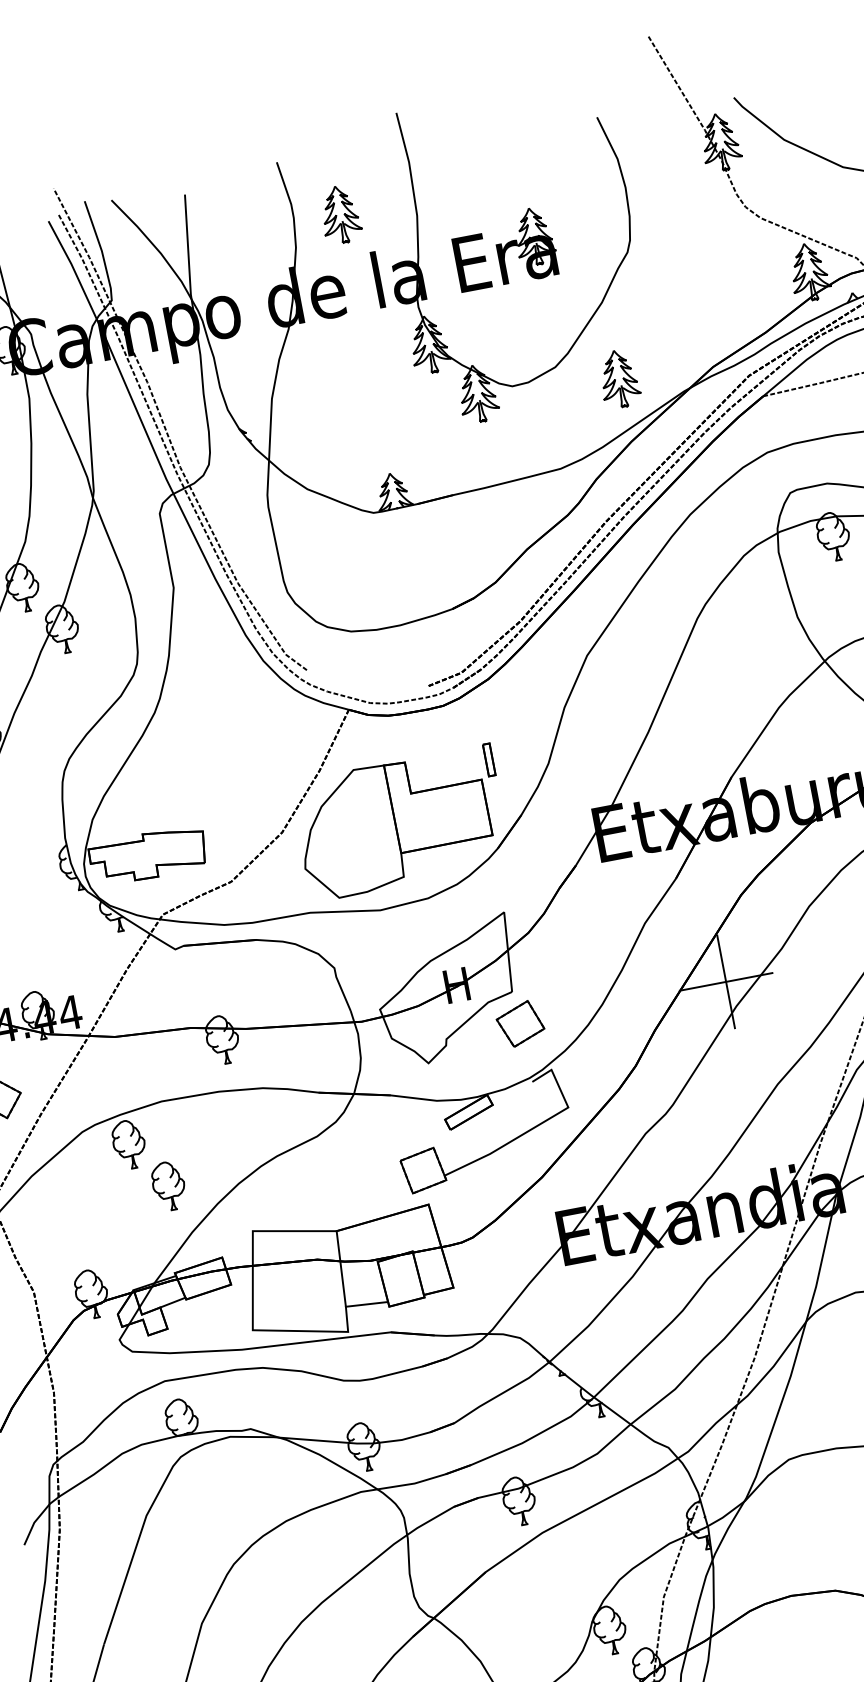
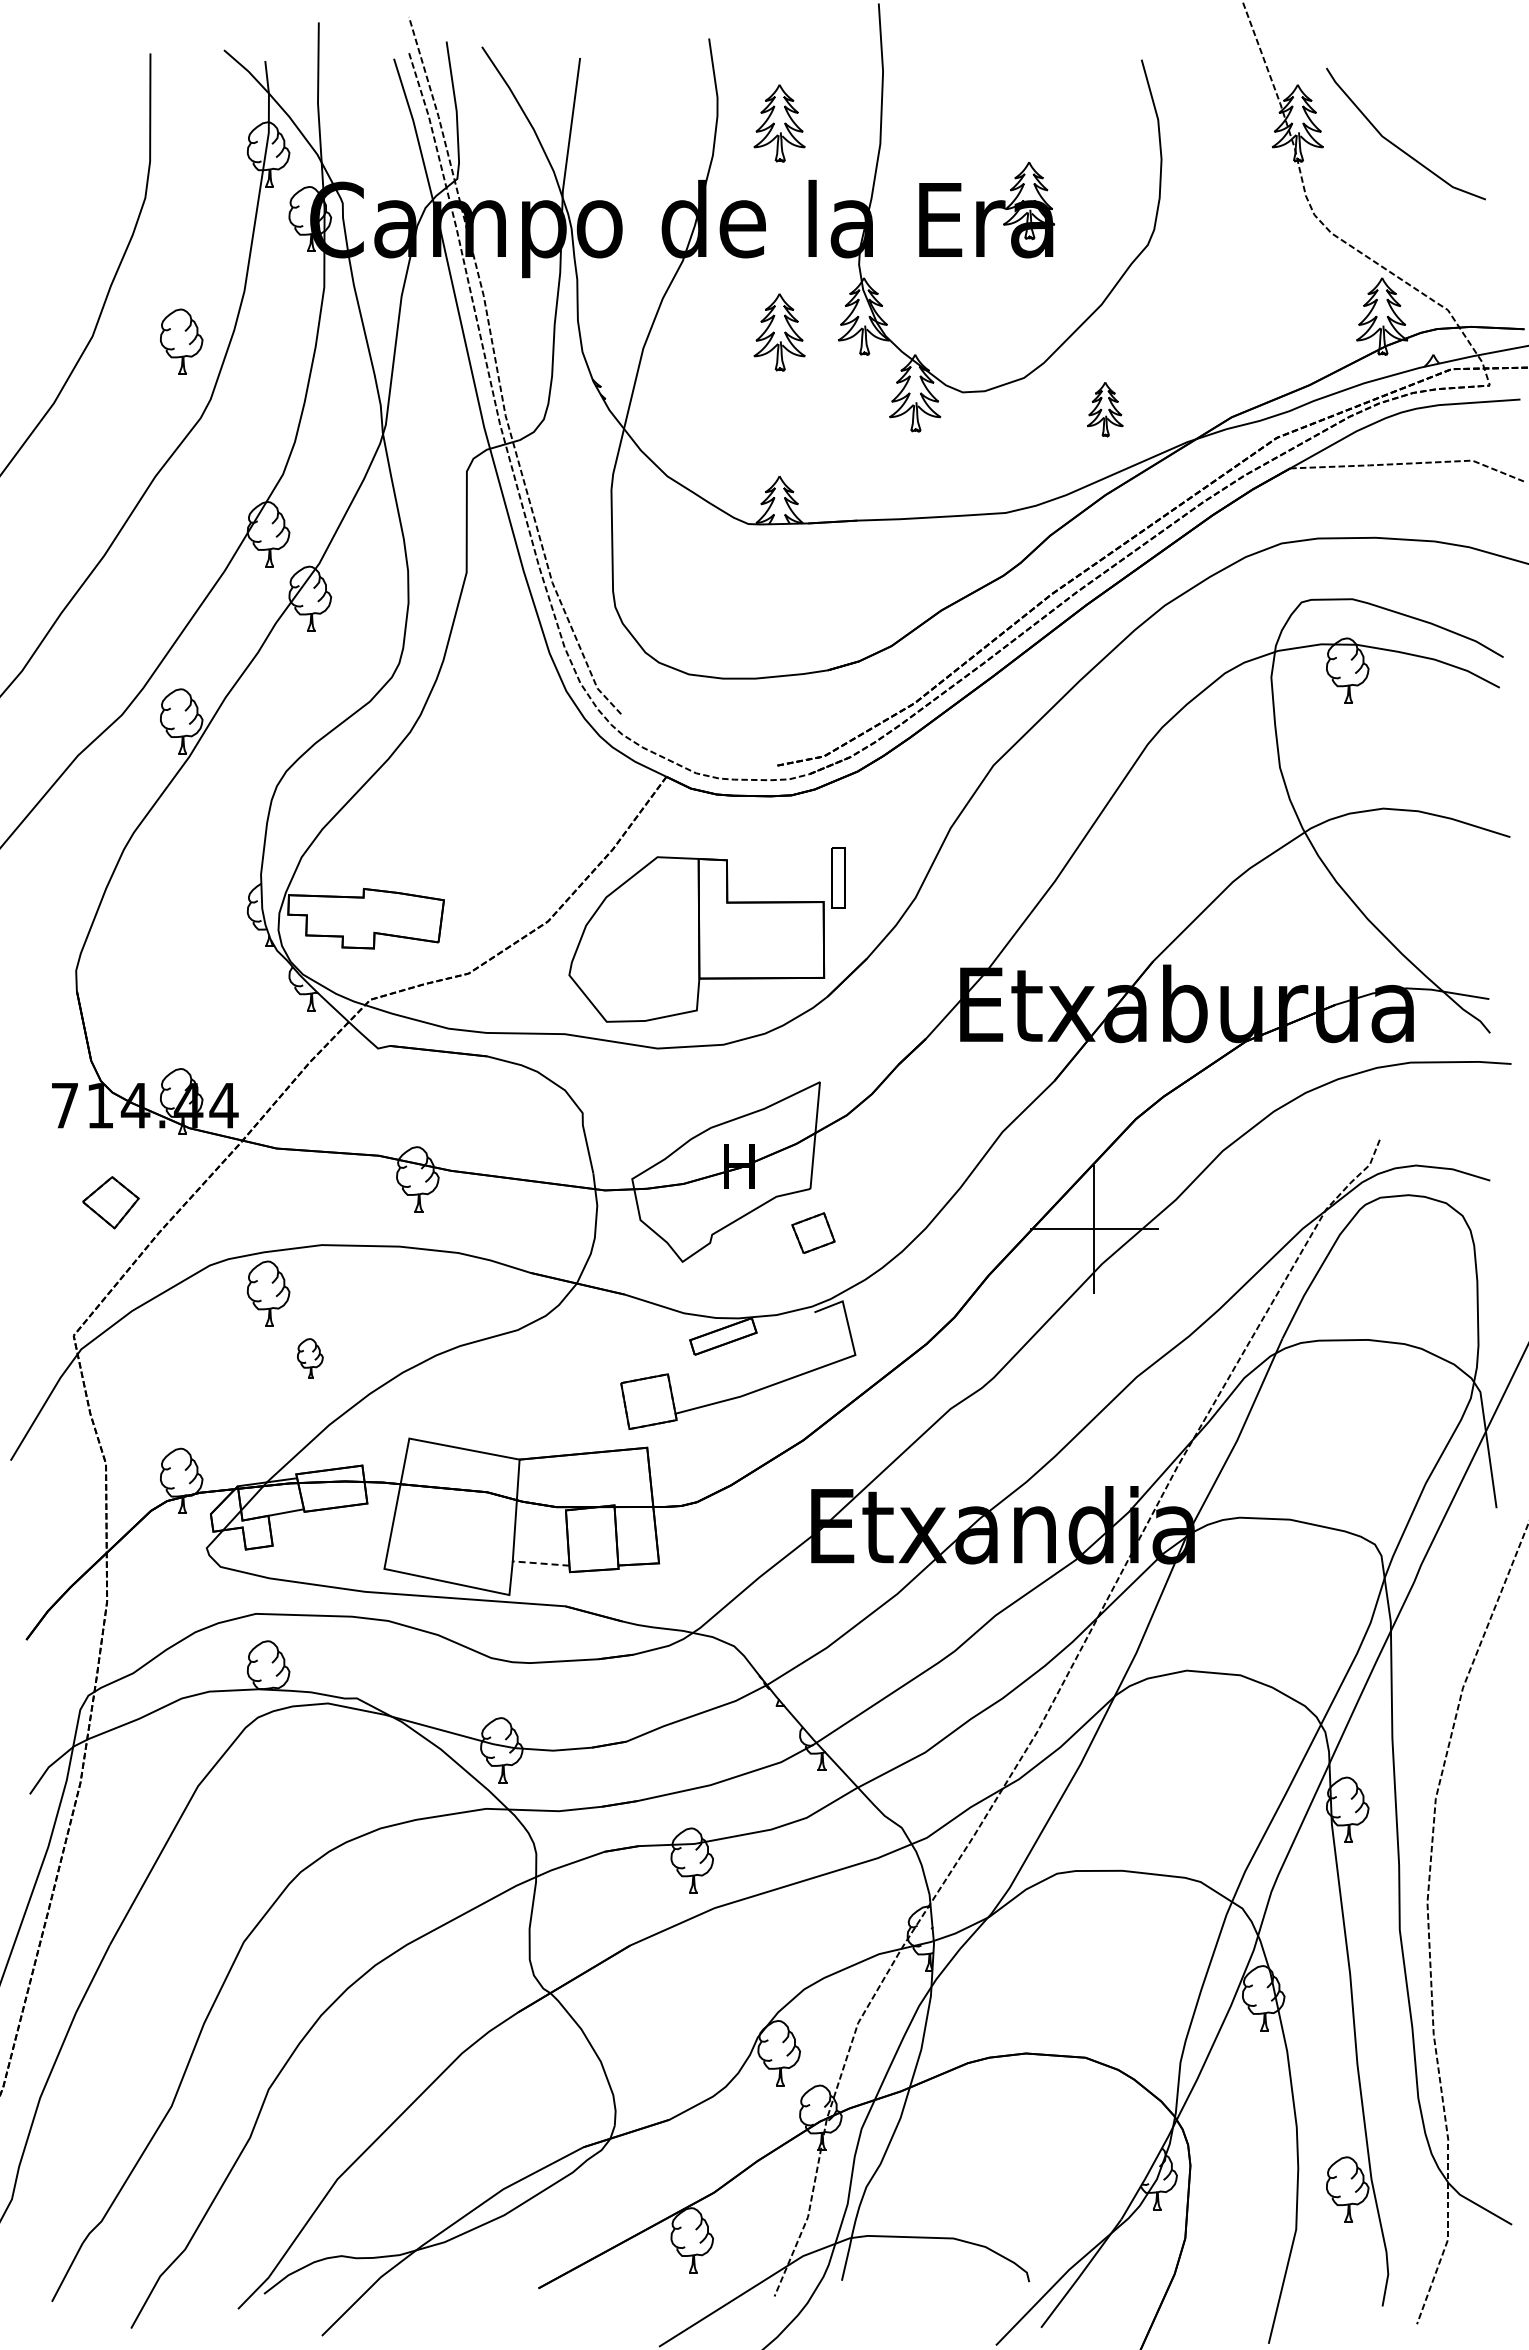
part: (369, 368) -> (779, 332), added
part: (619, 378) -> (1105, 409), size x0.7
part: (489, 759) -> (838, 877), size x1.4
part: (520, 1023) -> (813, 1232), size x0.7
part: (169, 1186) -> (310, 1358), size x0.6
line: (366, 1304) -> (540, 1563), solid -> dashed

